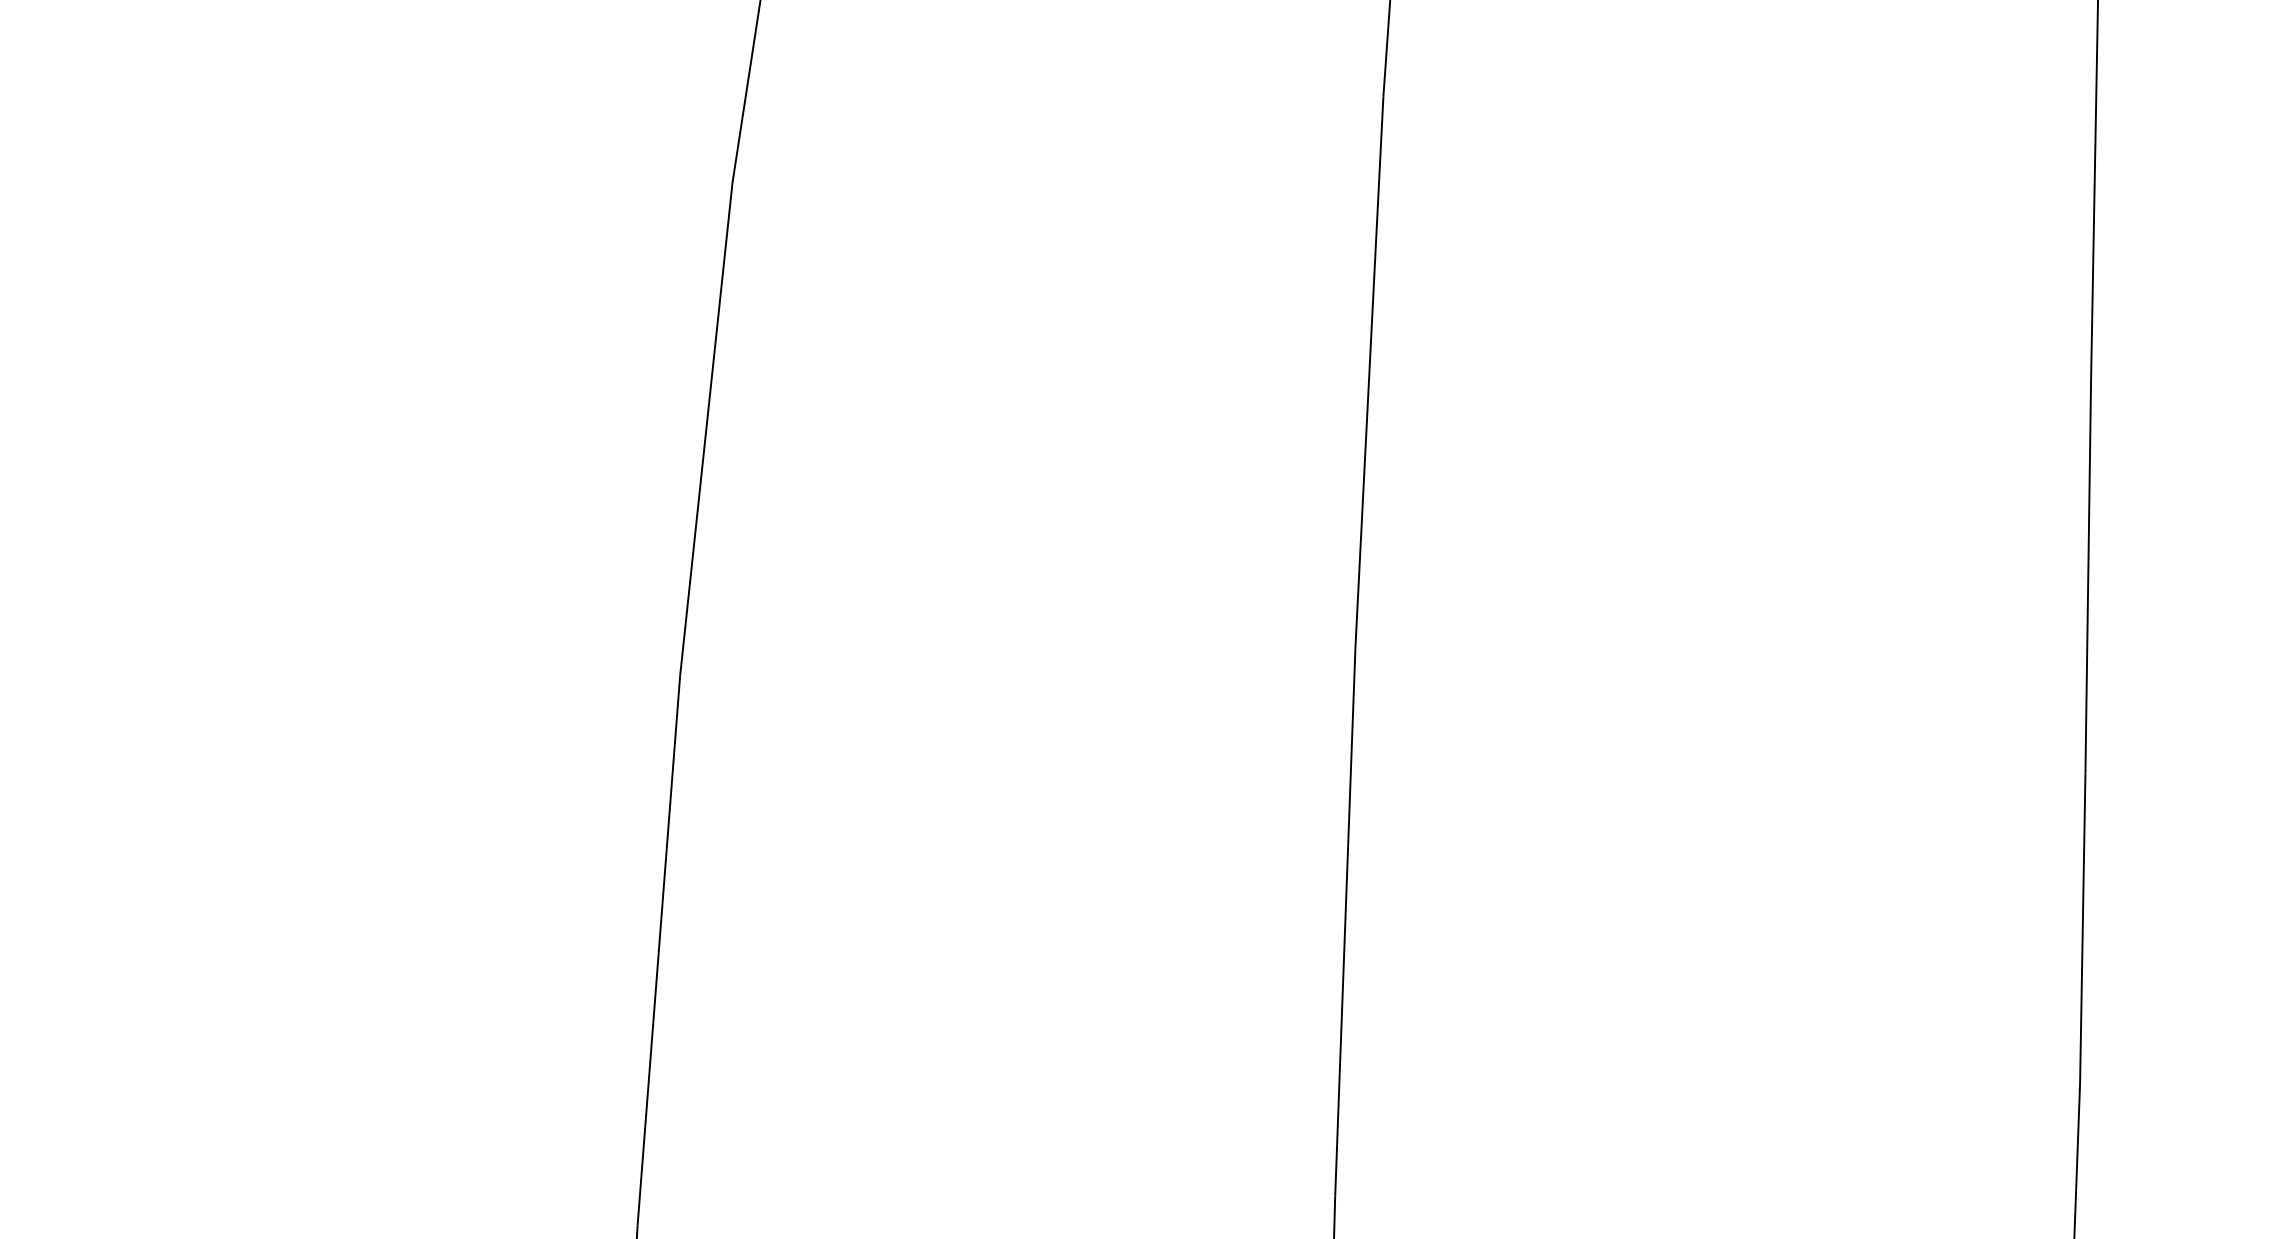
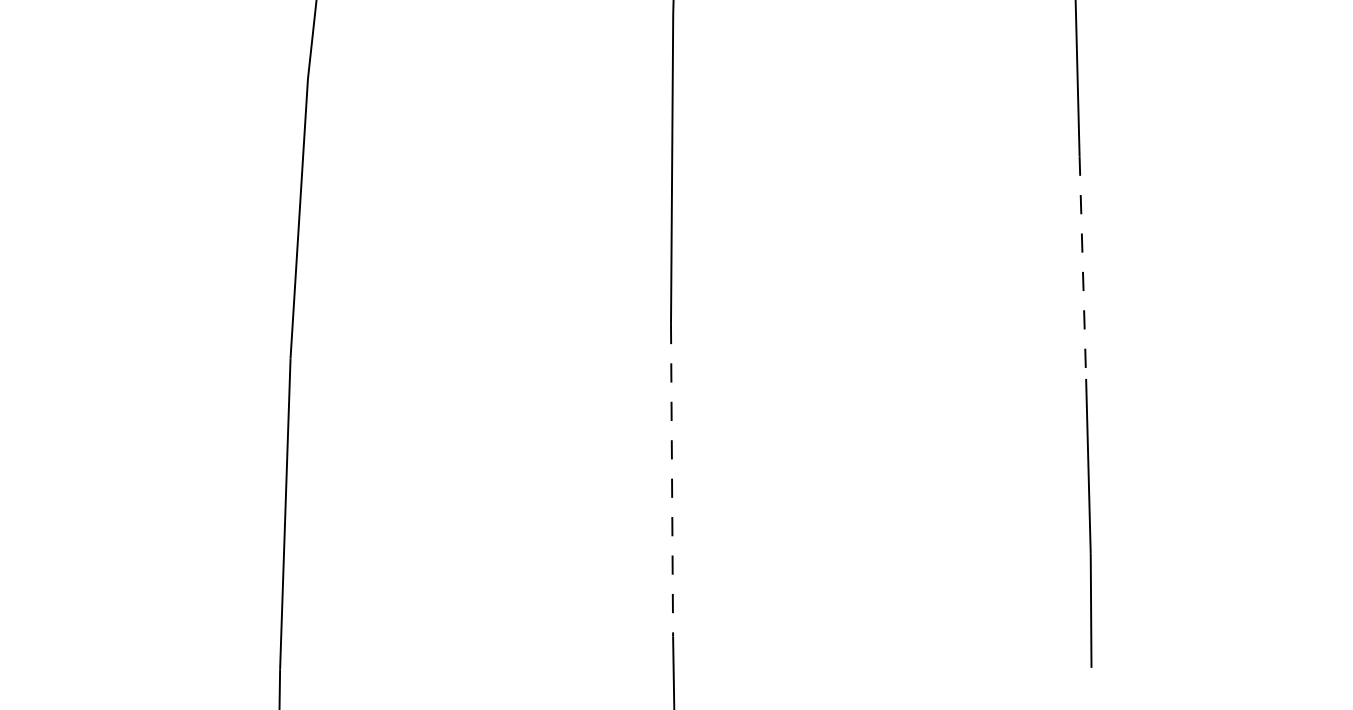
line: (2087, 577) -> (1082, 268), solid -> dashed
line: (1346, 921) -> (672, 480), solid -> dashed

